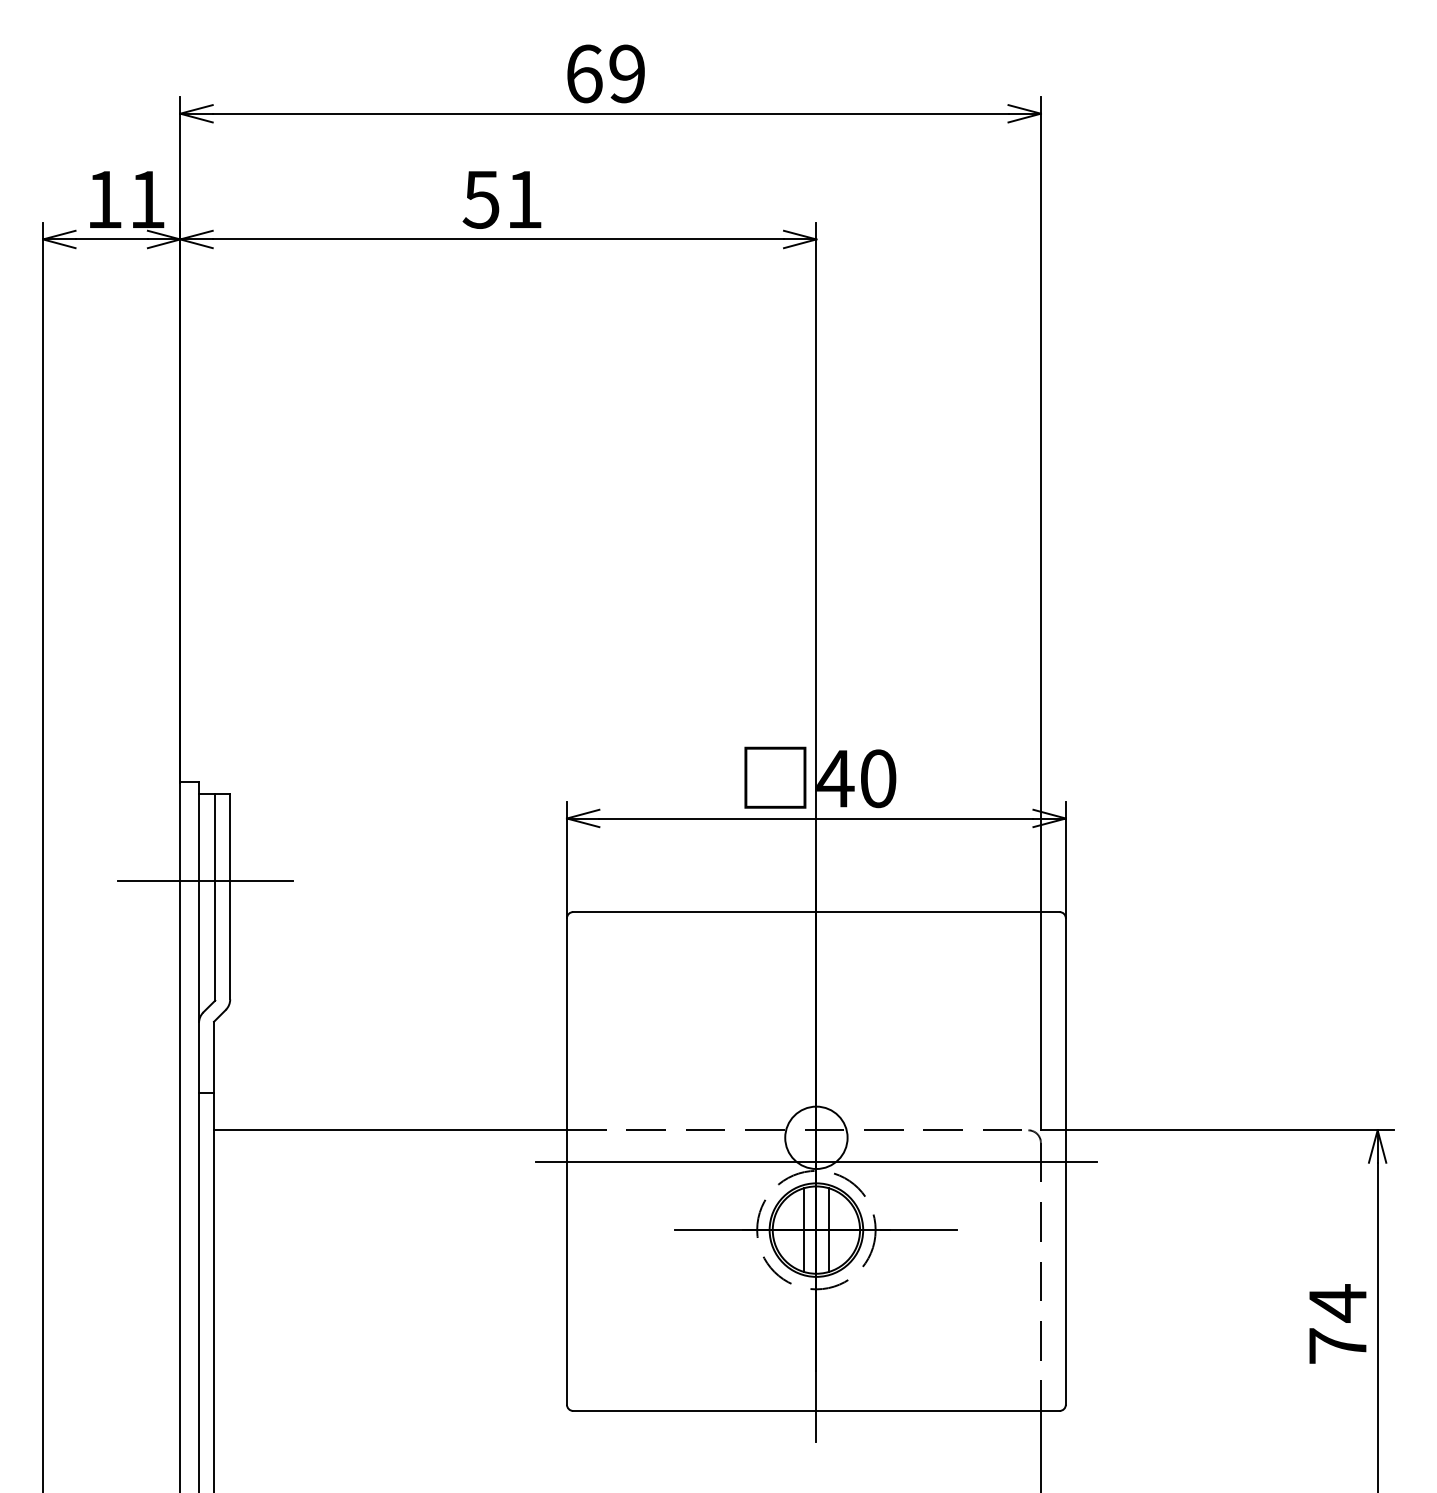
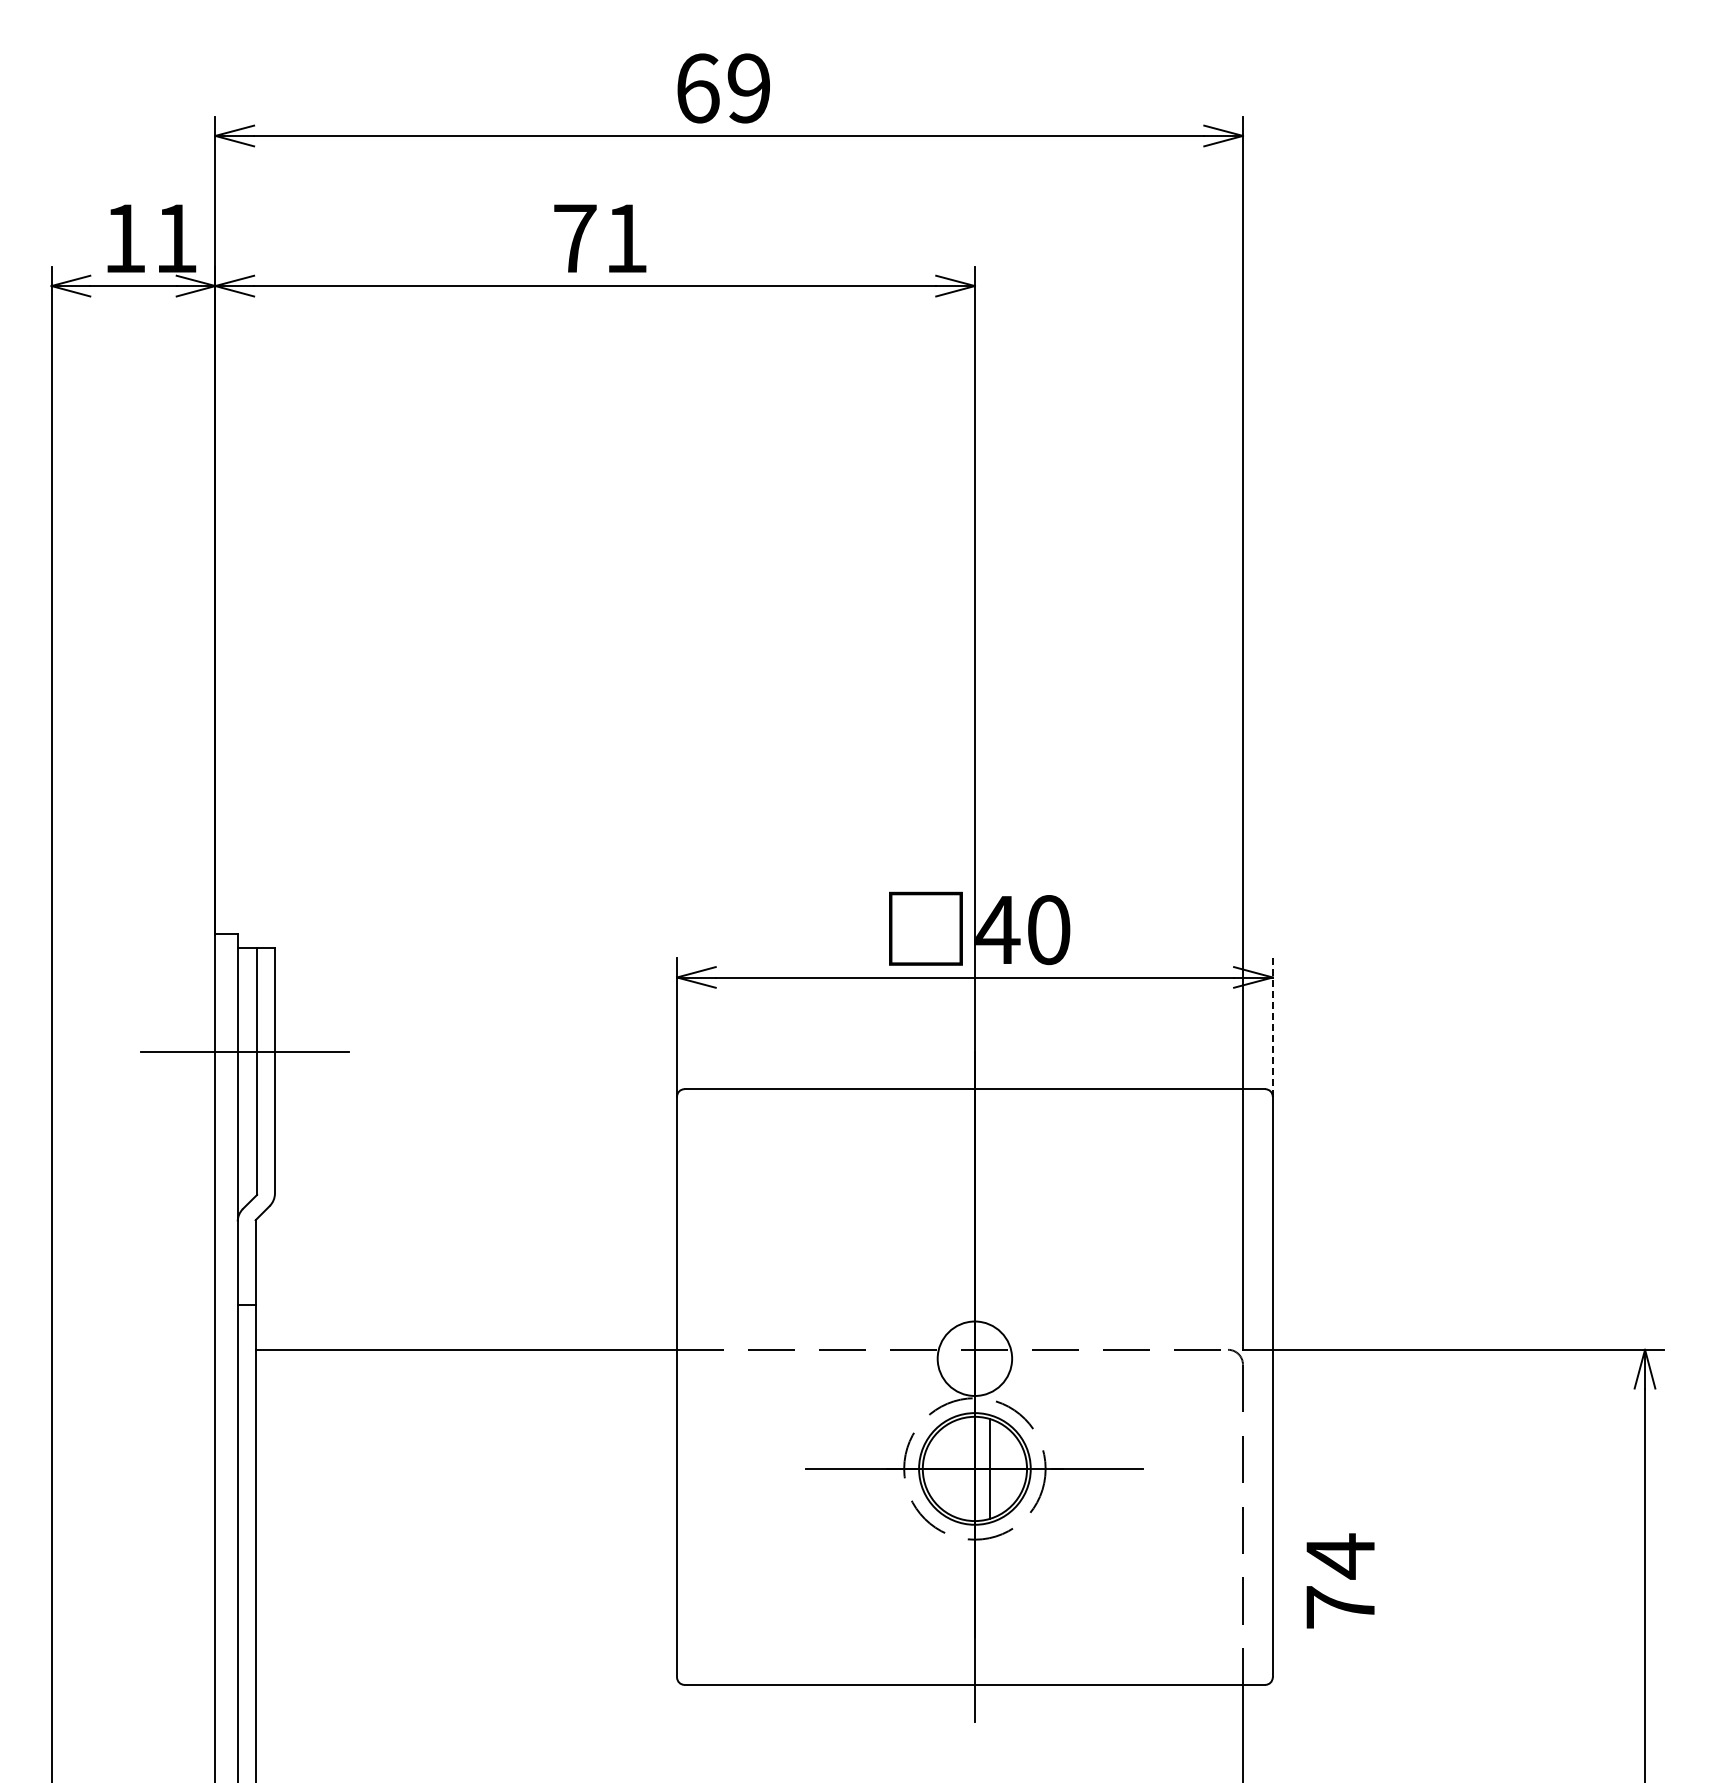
text: (481, 199) -> (574, 238), 51 -> 71
line: (1065, 859) -> (1272, 1026), solid -> dashed
line: (816, 1161) -> (974, 1387), removed
line: (804, 1229) -> (960, 1468), removed
text: (1337, 1323) -> (1340, 1580), moved

